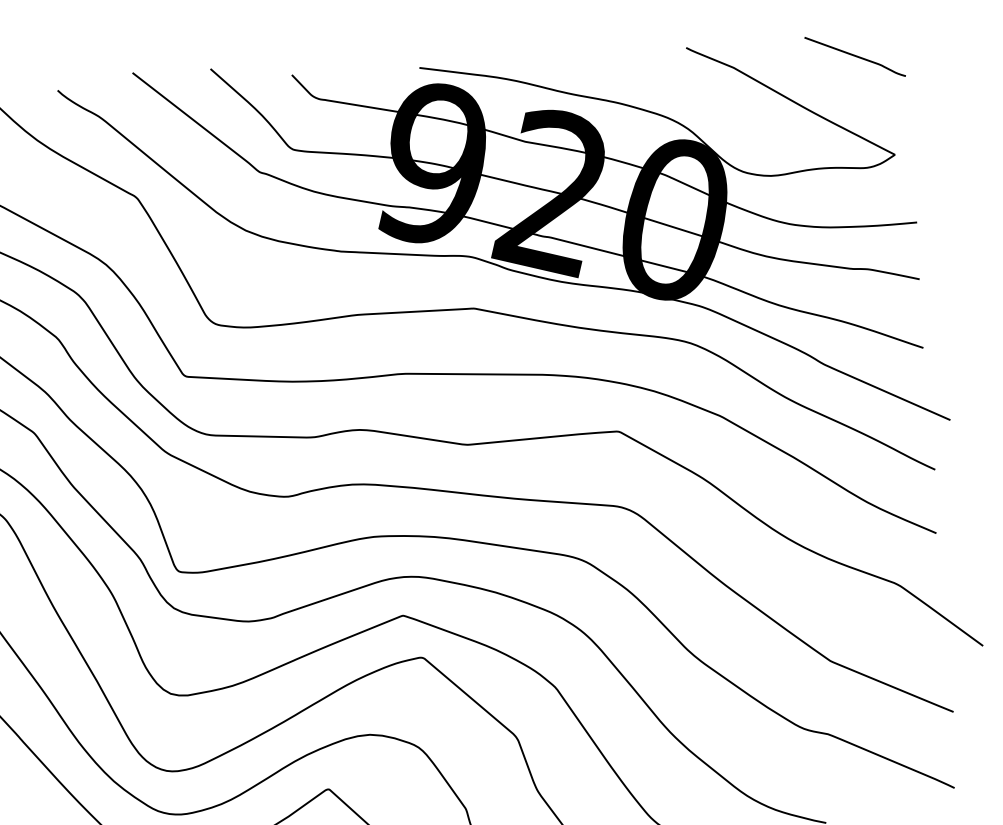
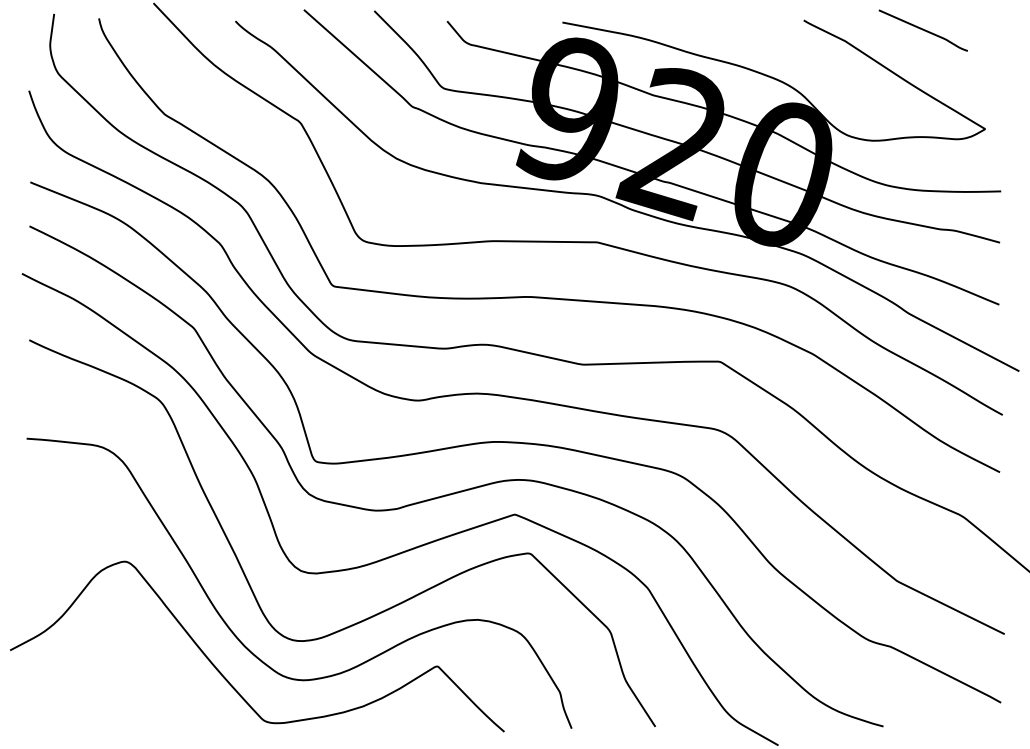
curve: (854, 56) -> (922, 30), moved

